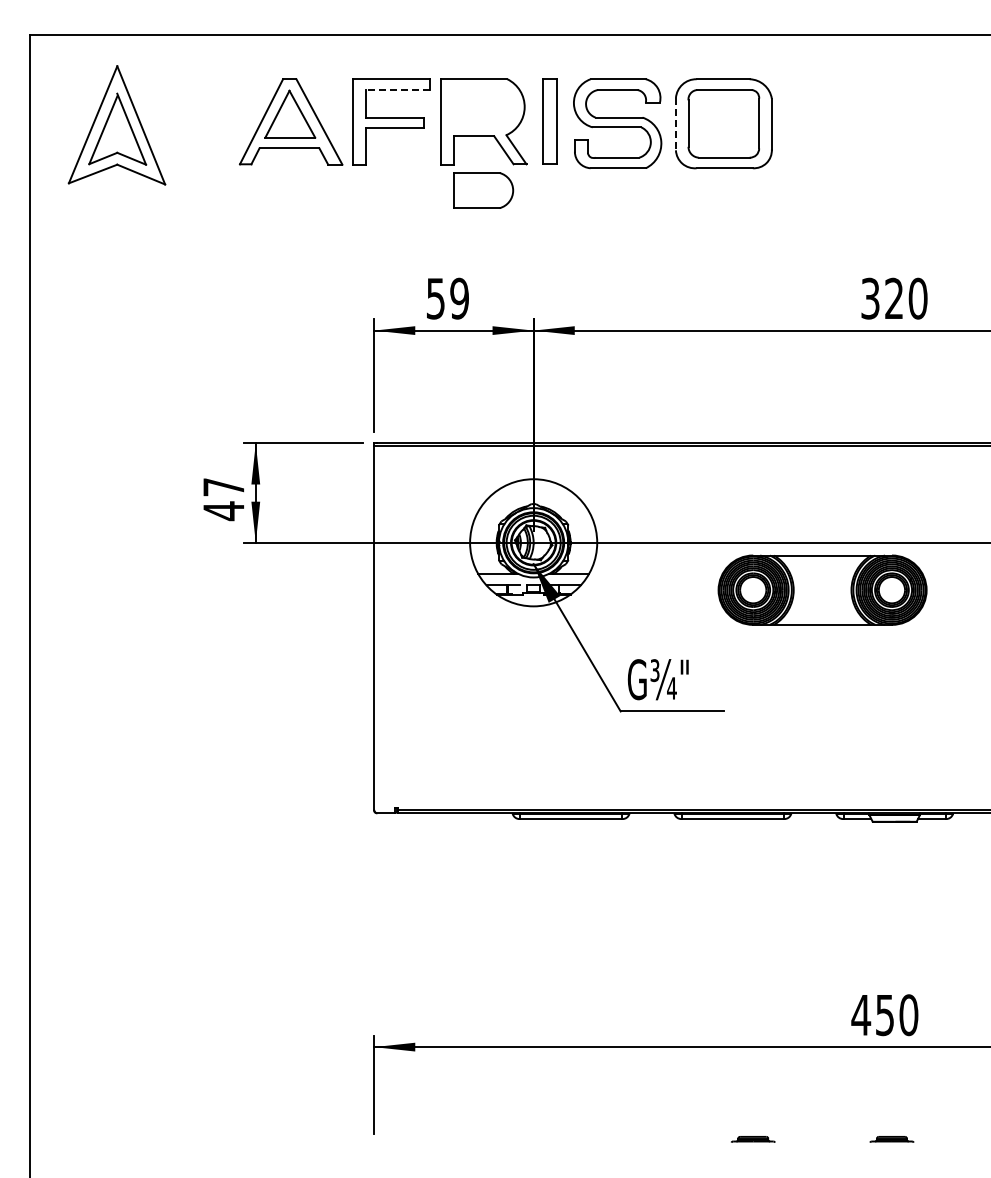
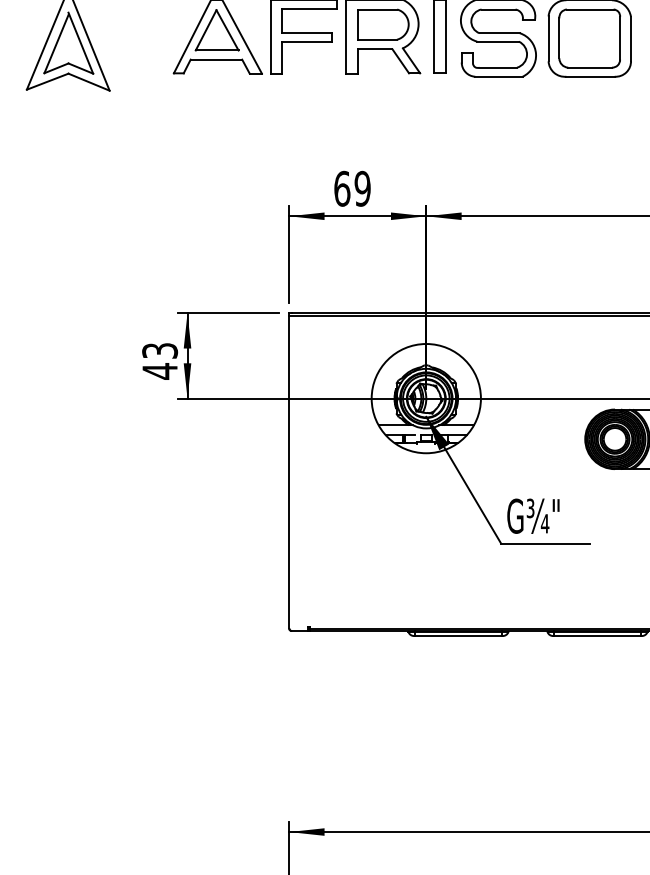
line: (397, 90) -> (309, 9), dashed -> solid
line: (675, 124) -> (548, 39), dashed -> solid
part: (483, 190) -> (383, 24), moved
text: (435, 298) -> (341, 188), 59 -> 69
text: (223, 487) -> (159, 351), 47 -> 43

